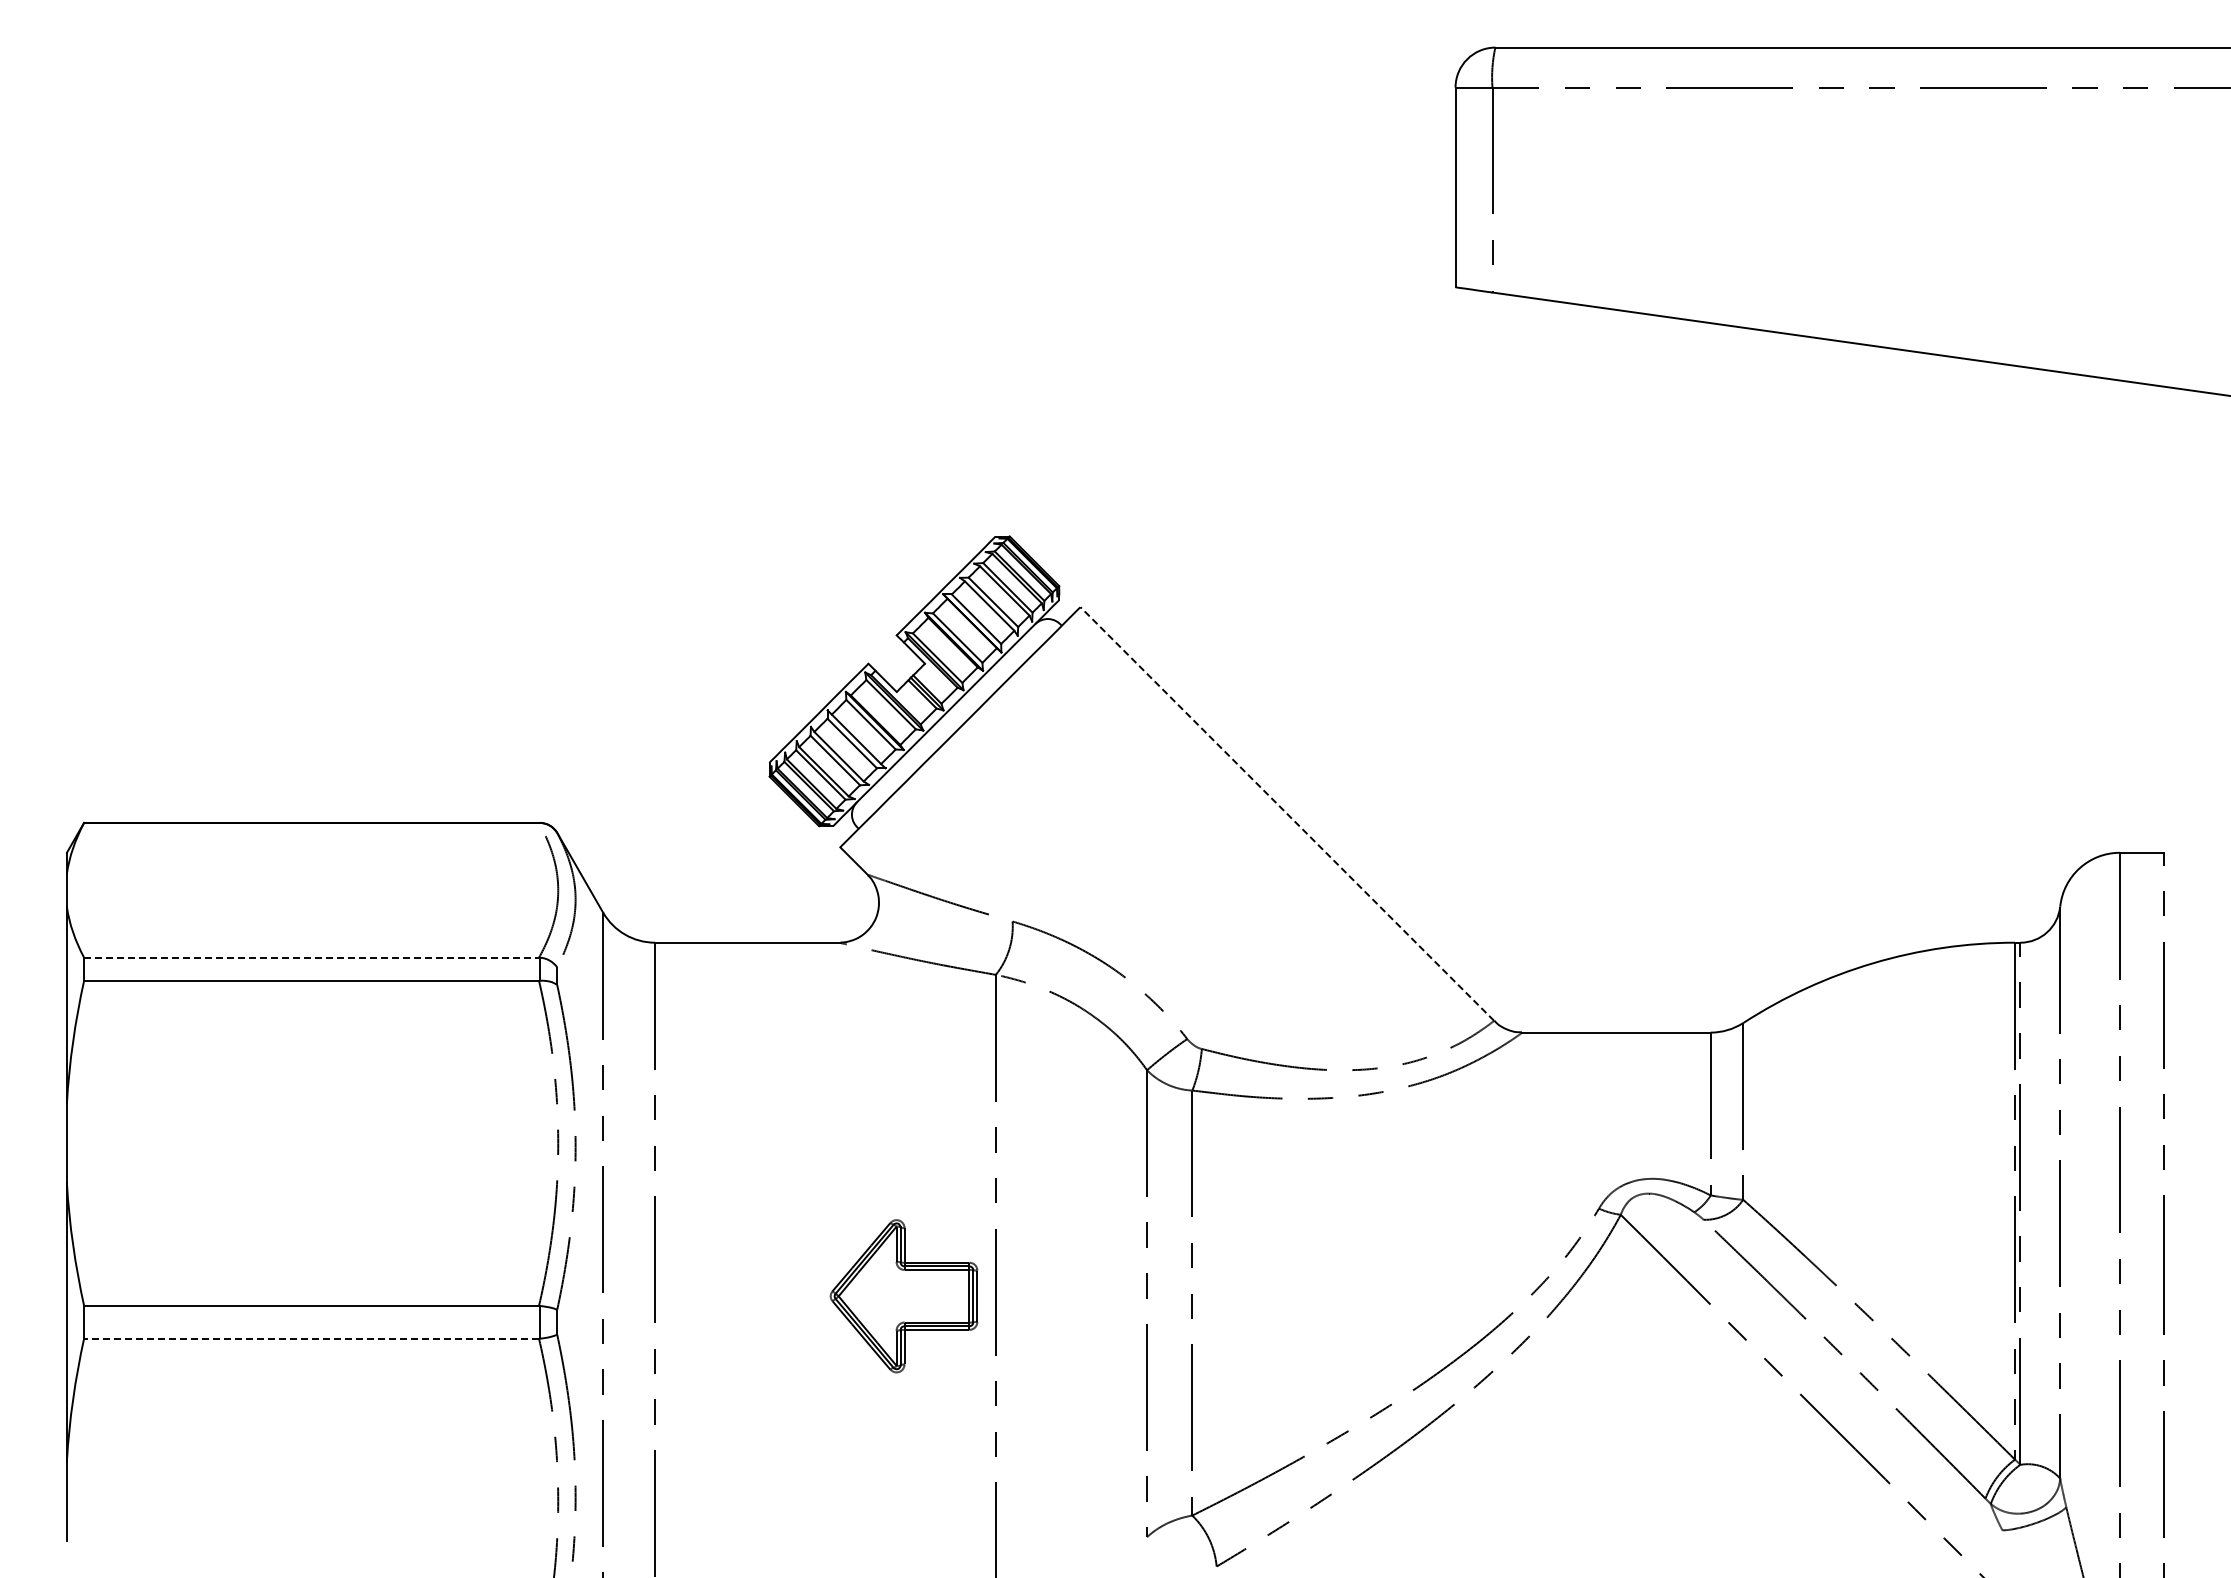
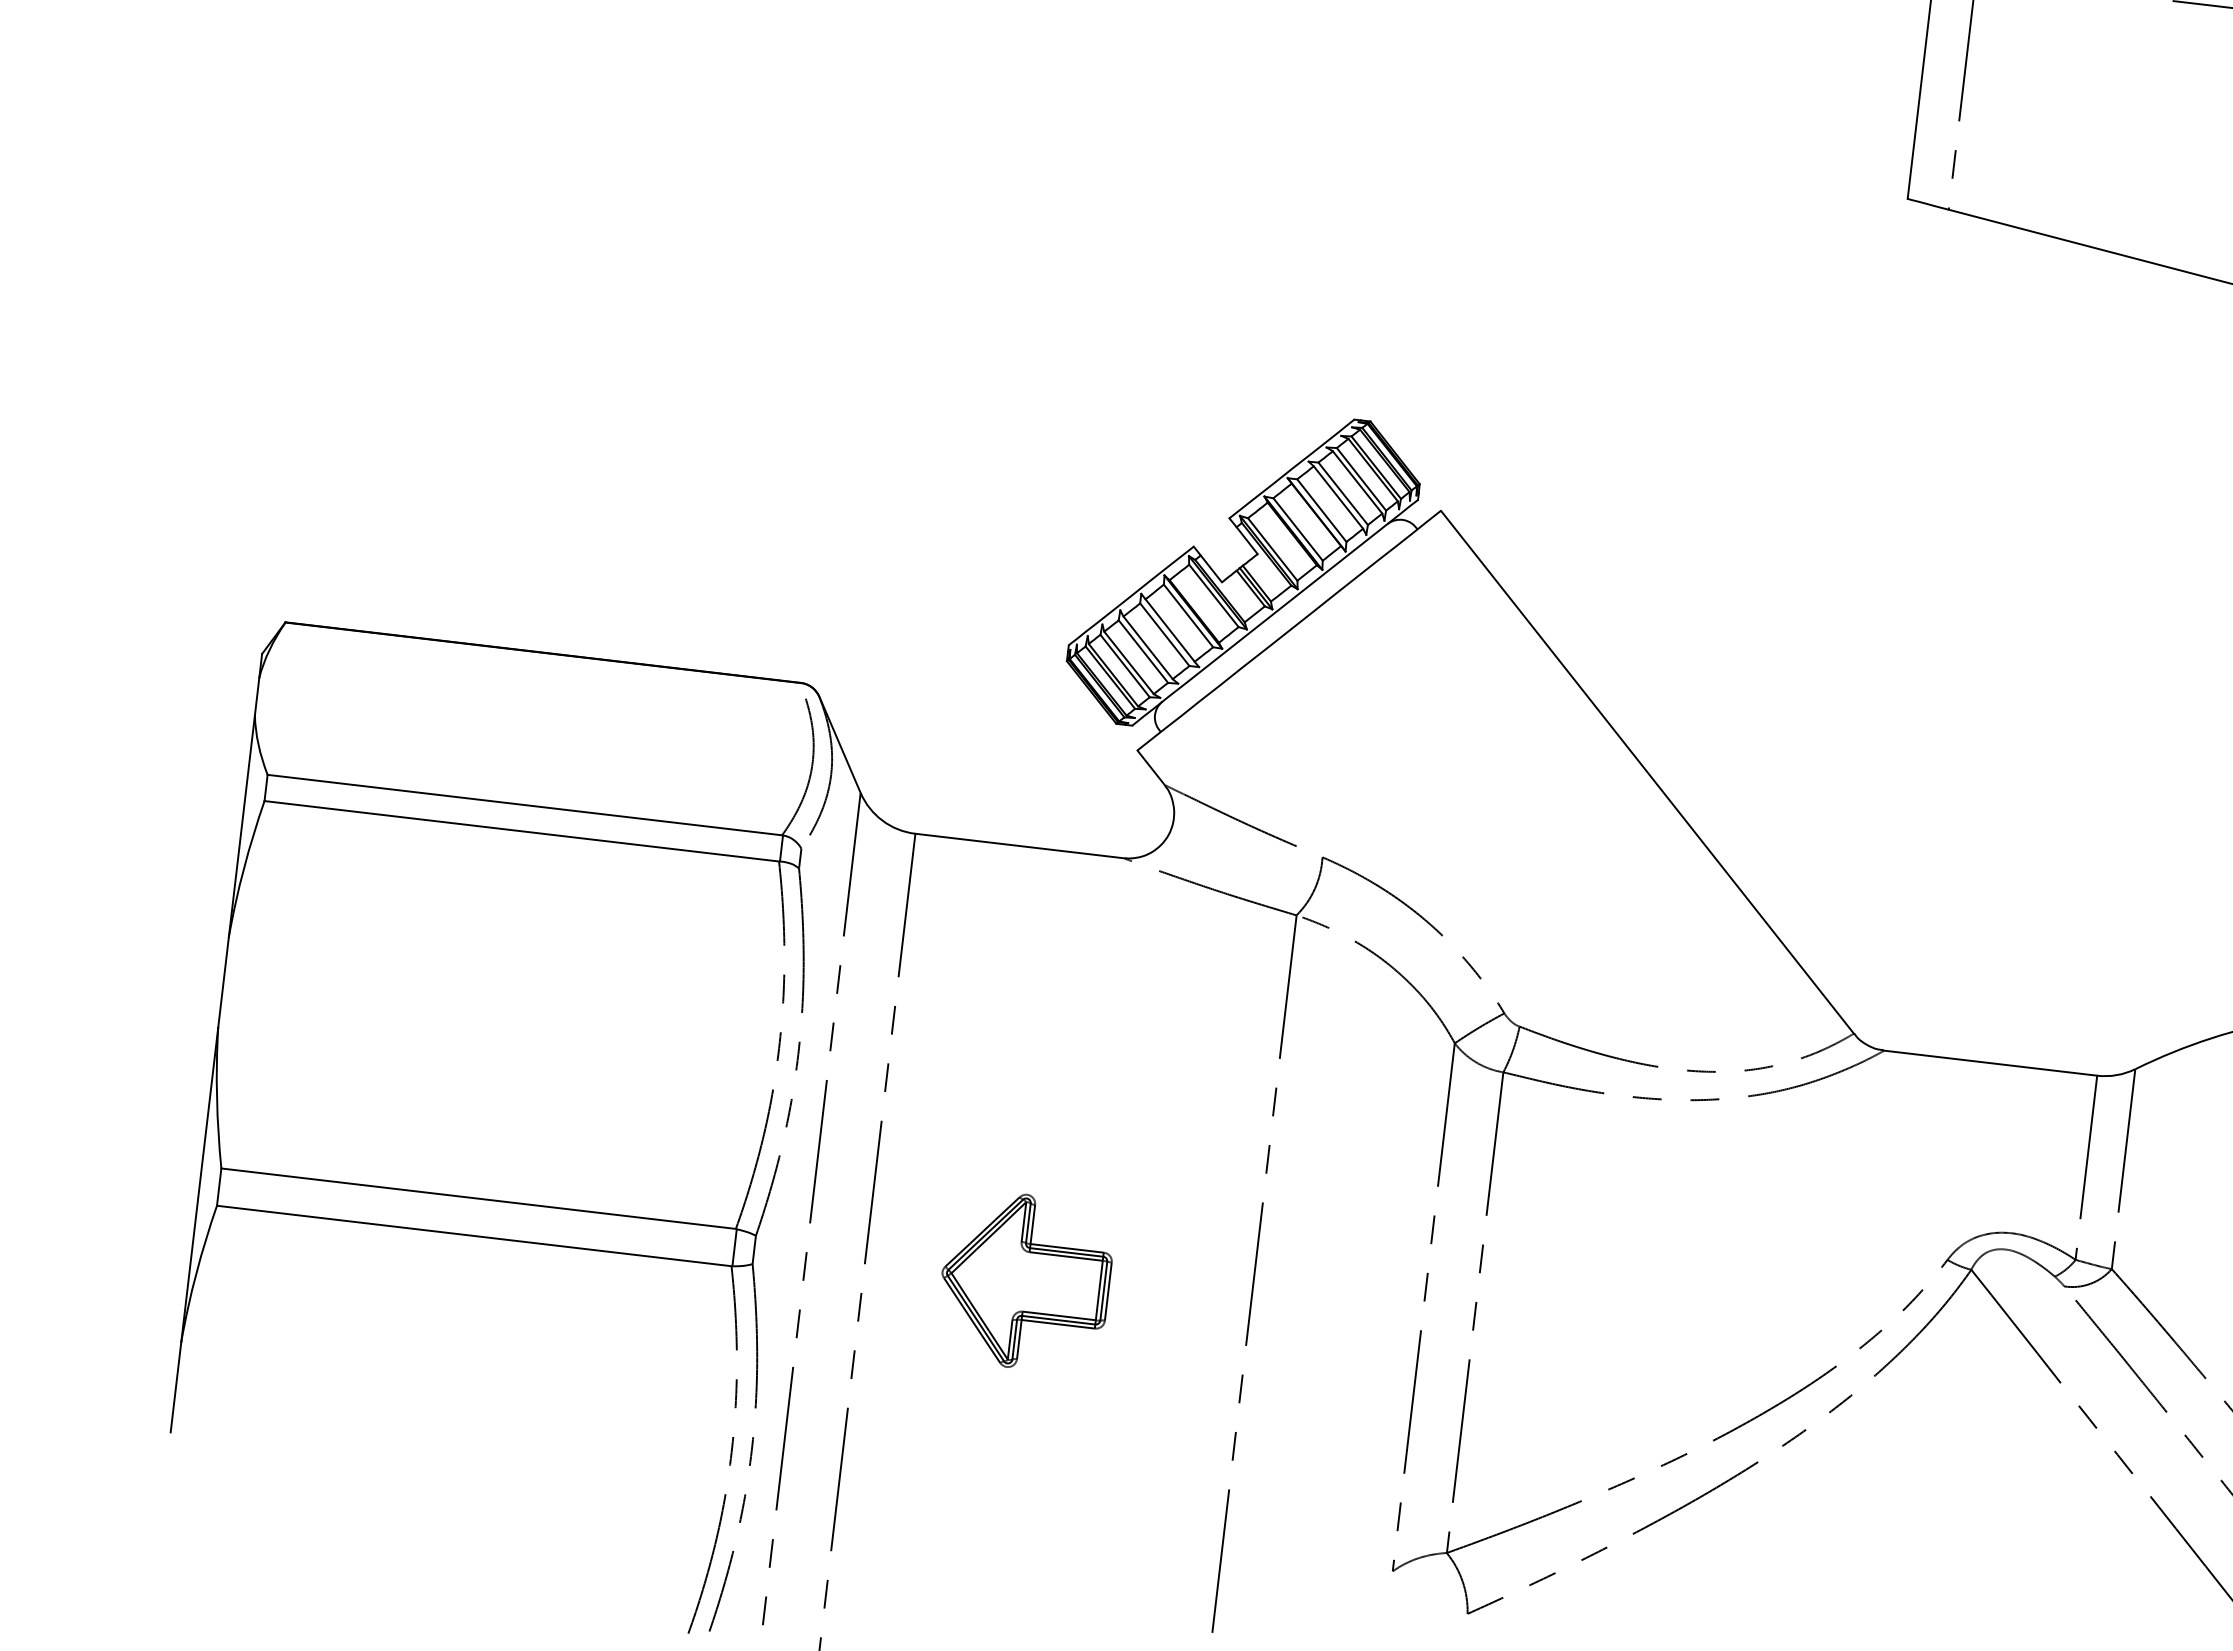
line: (1286, 813) -> (1646, 771), dashed -> solid
line: (312, 957) -> (525, 804), dashed -> solid
part: (903, 1296) -> (1024, 1282), moved
line: (311, 1338) -> (474, 1235), dashed -> solid

